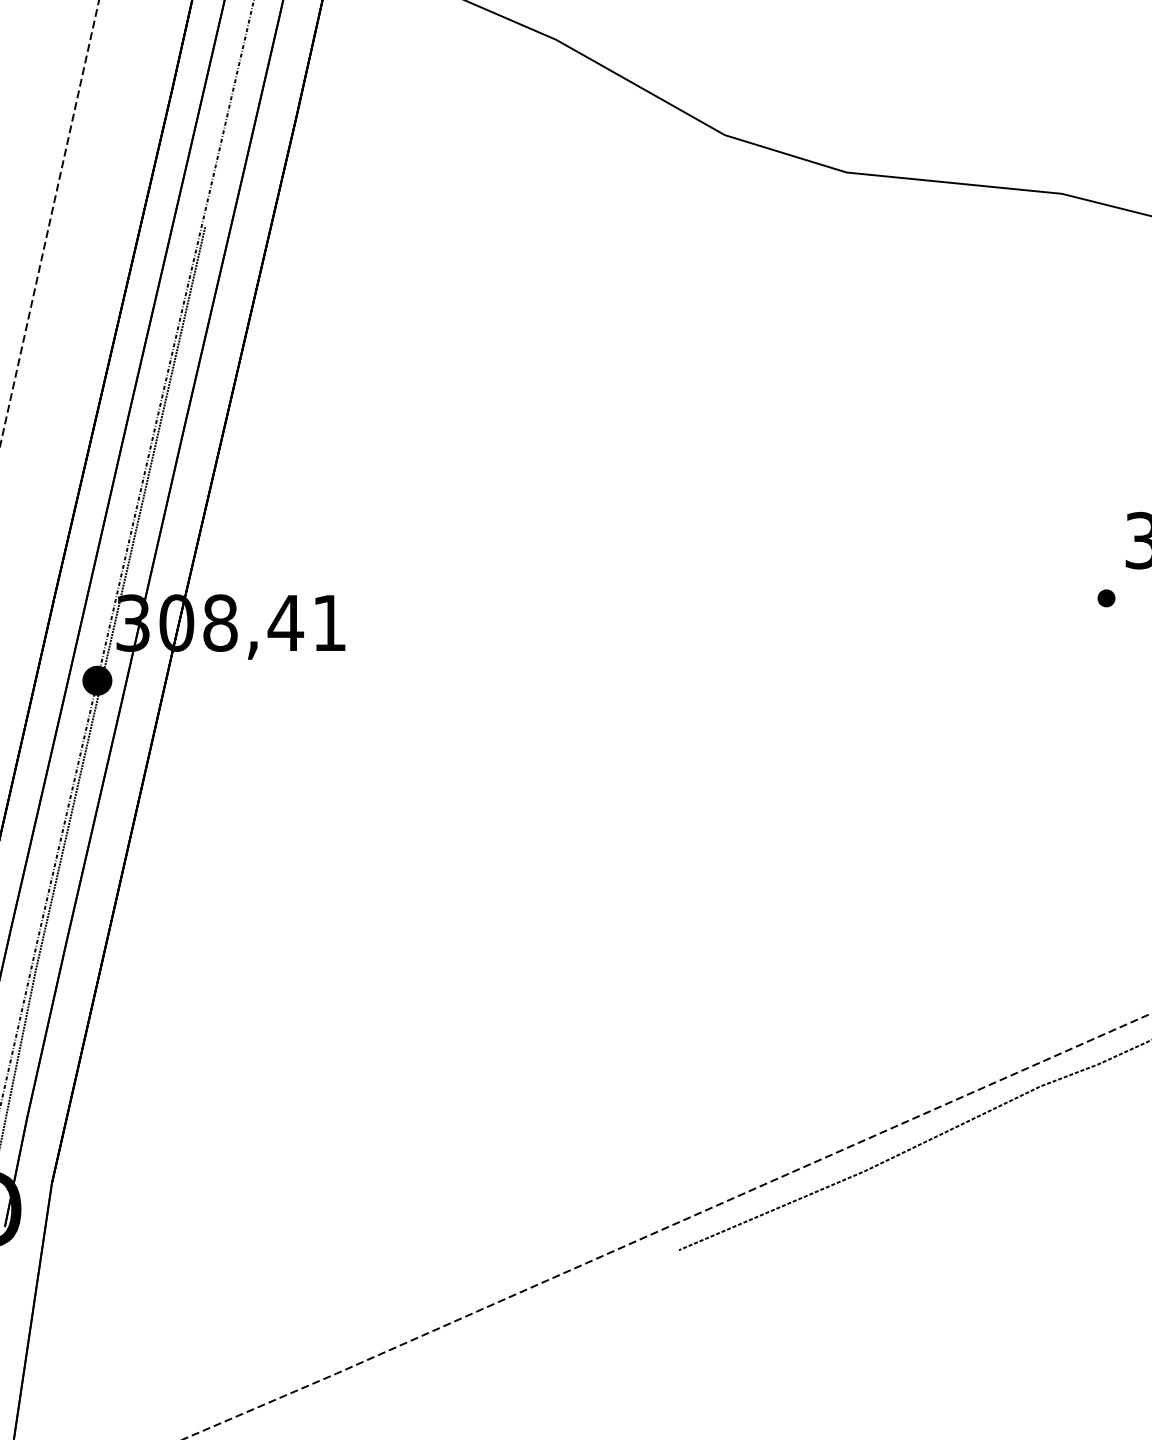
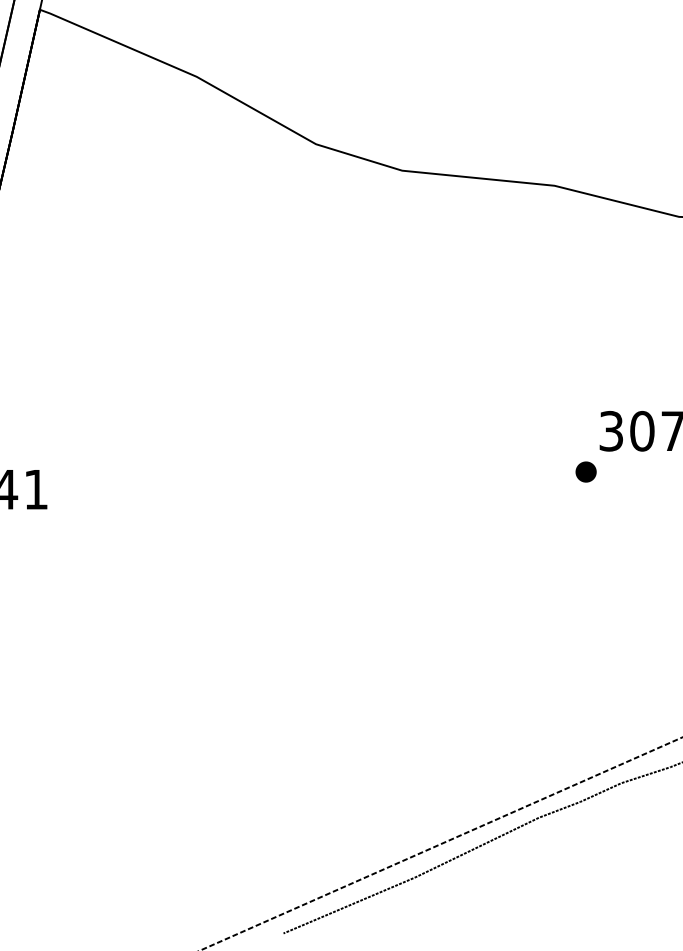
part: (1106, 598) -> (586, 472), size x1.67

